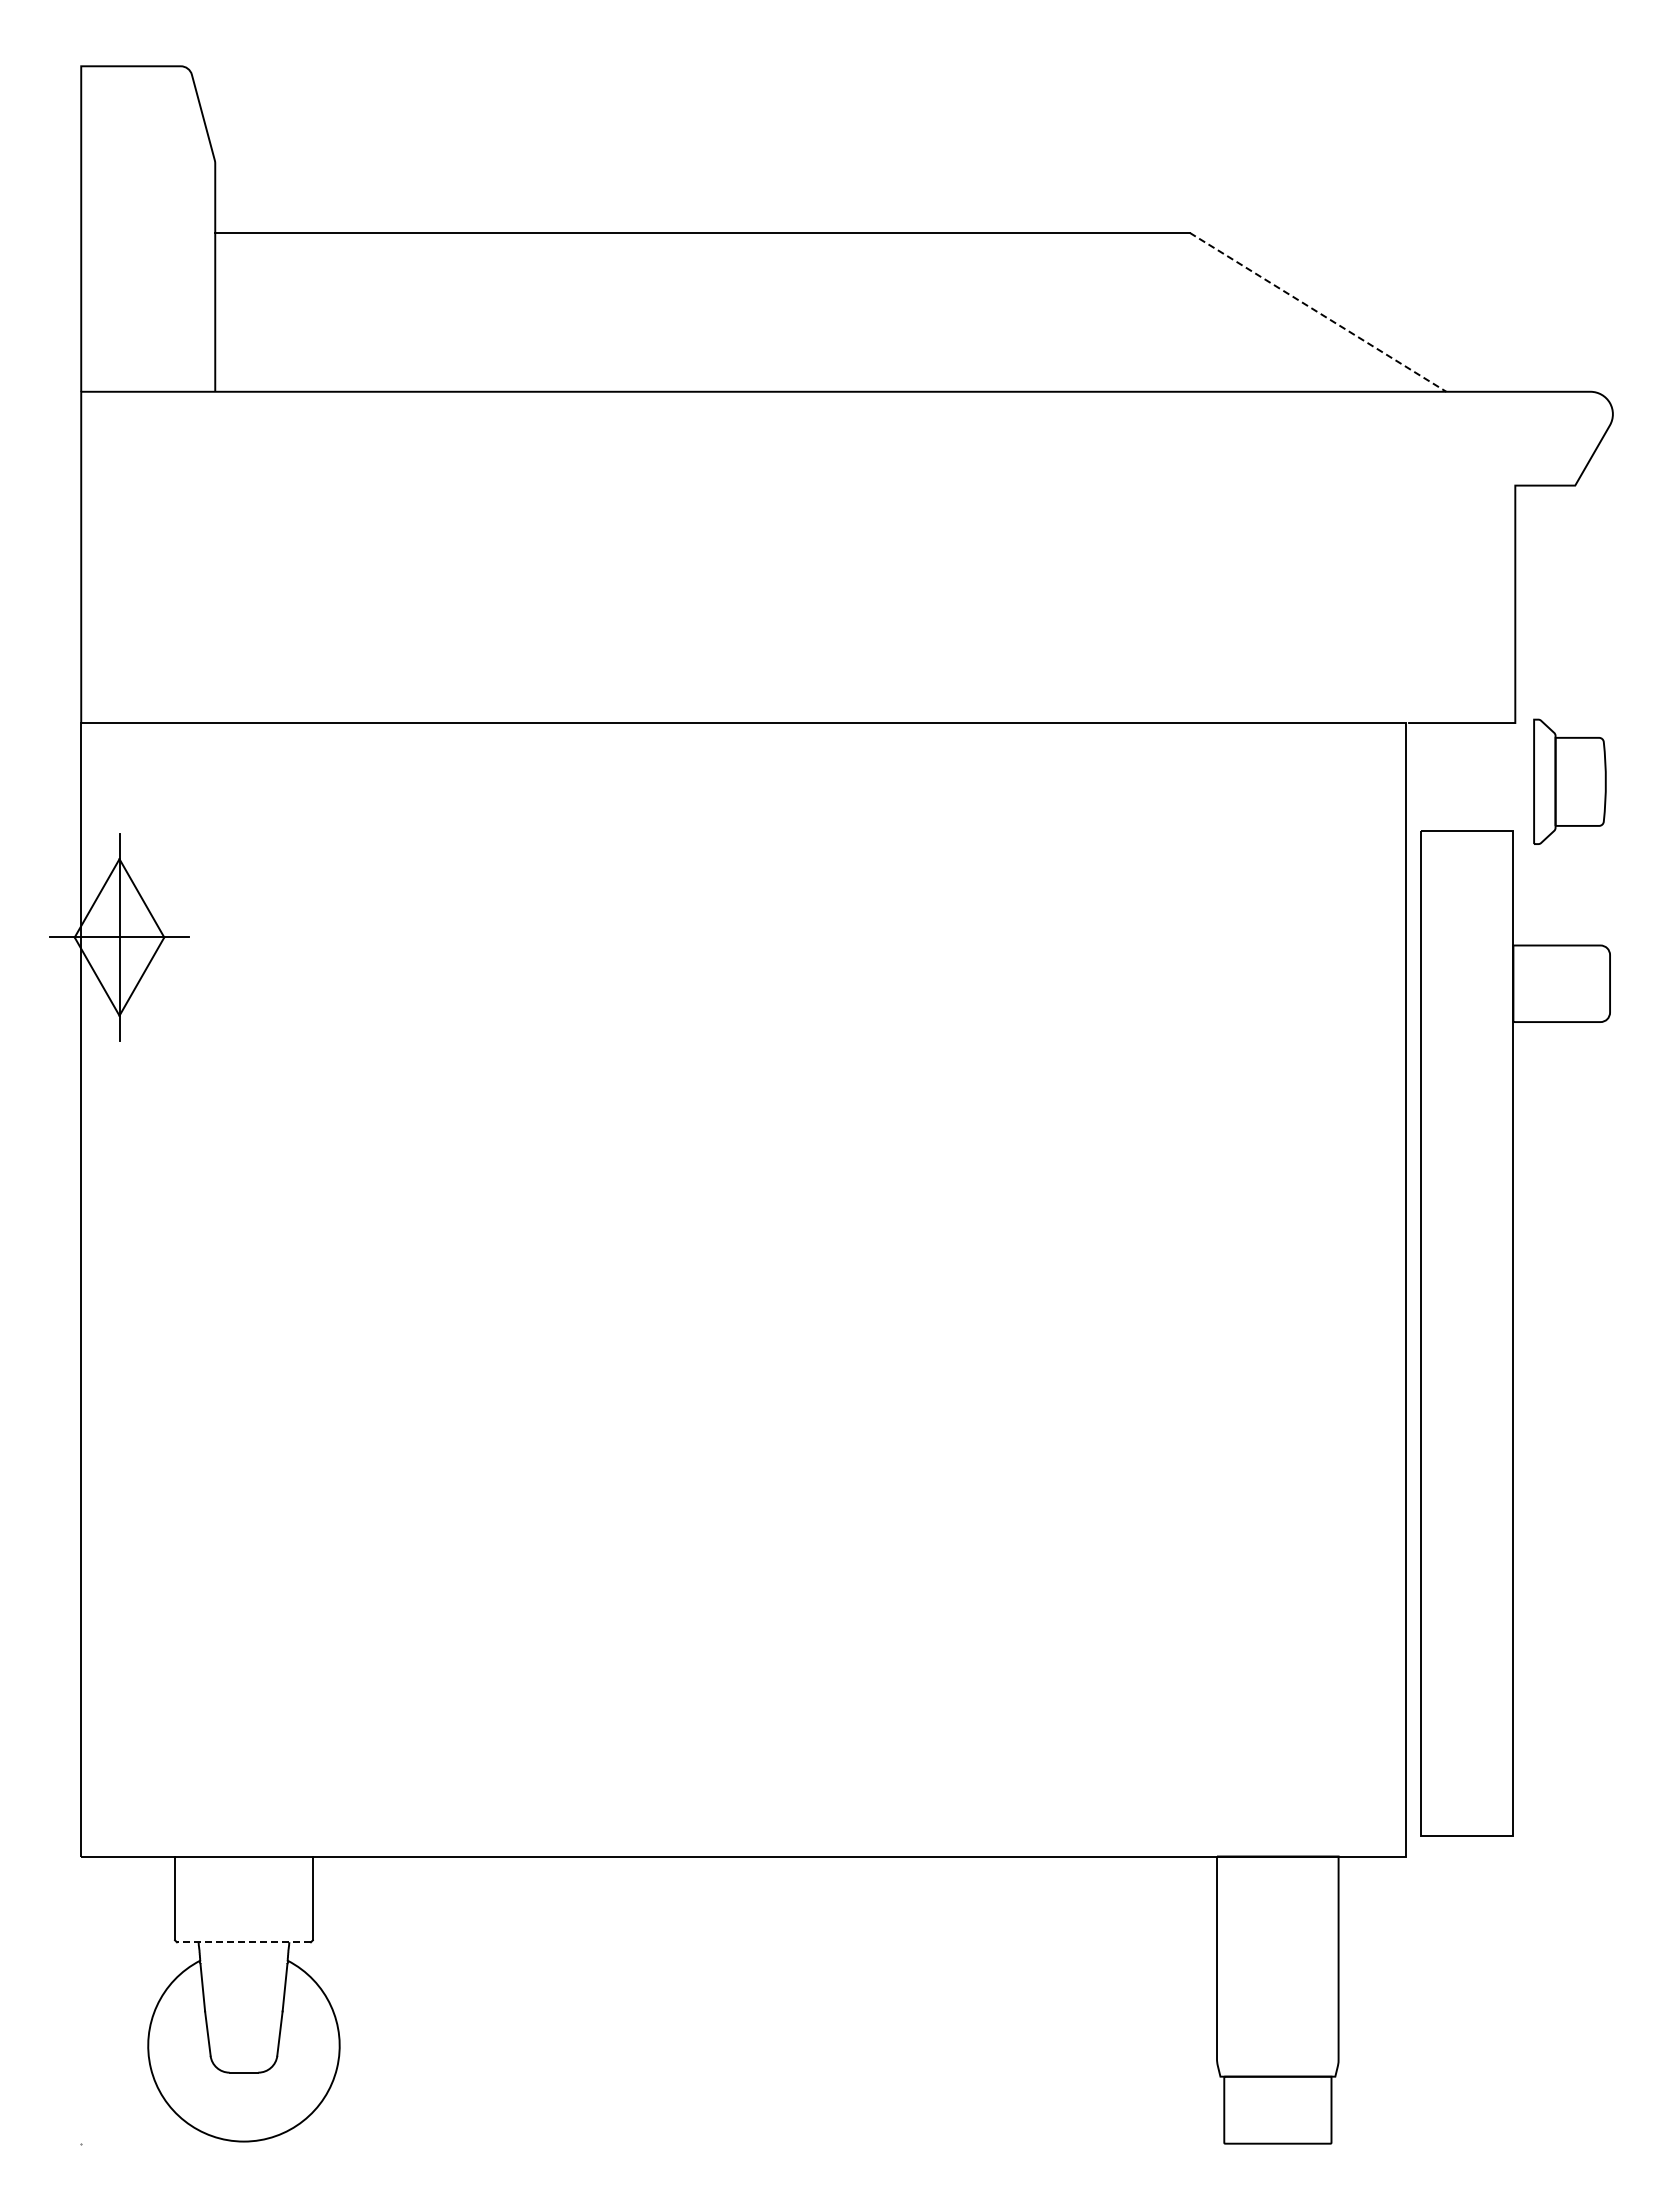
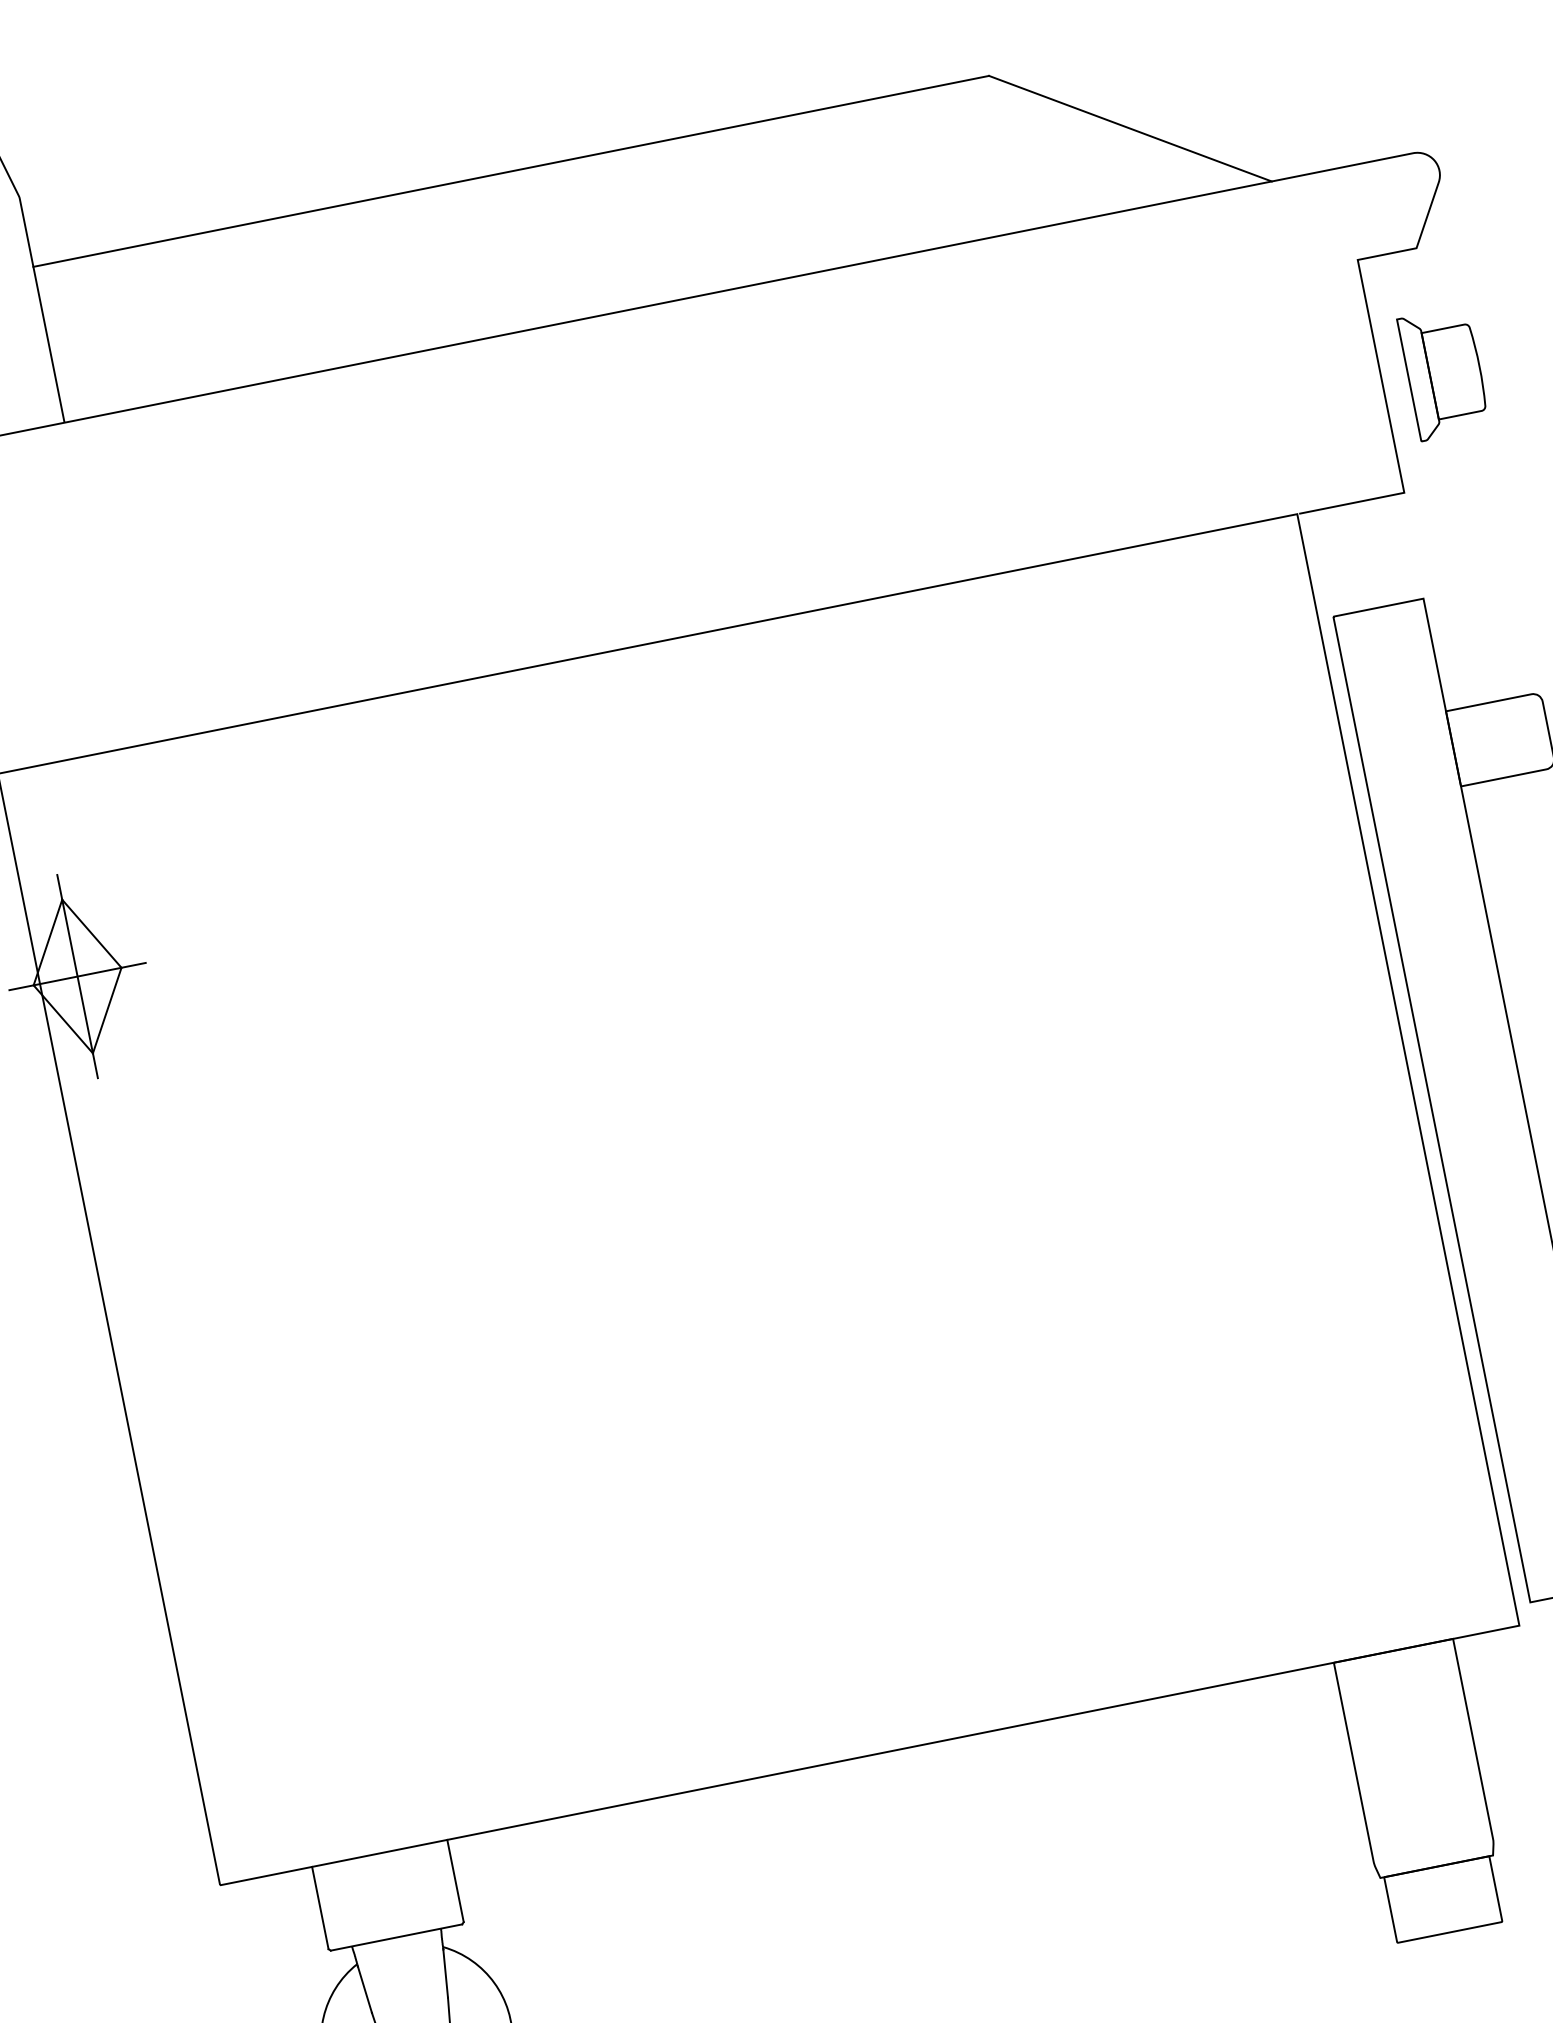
line: (1318, 312) -> (1130, 128), dashed -> solid
part: (1569, 781) -> (1443, 373), moved
line: (243, 1942) -> (396, 1937), dashed -> solid

